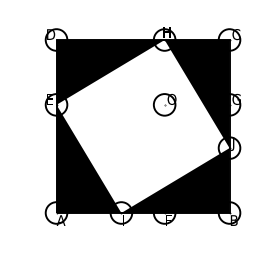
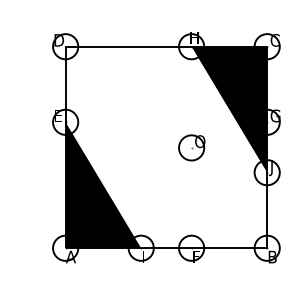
fill: (110, 72) -> (128, 84), removed
part: (164, 104) -> (191, 147), moved
fill: (175, 180) -> (204, 210), removed

